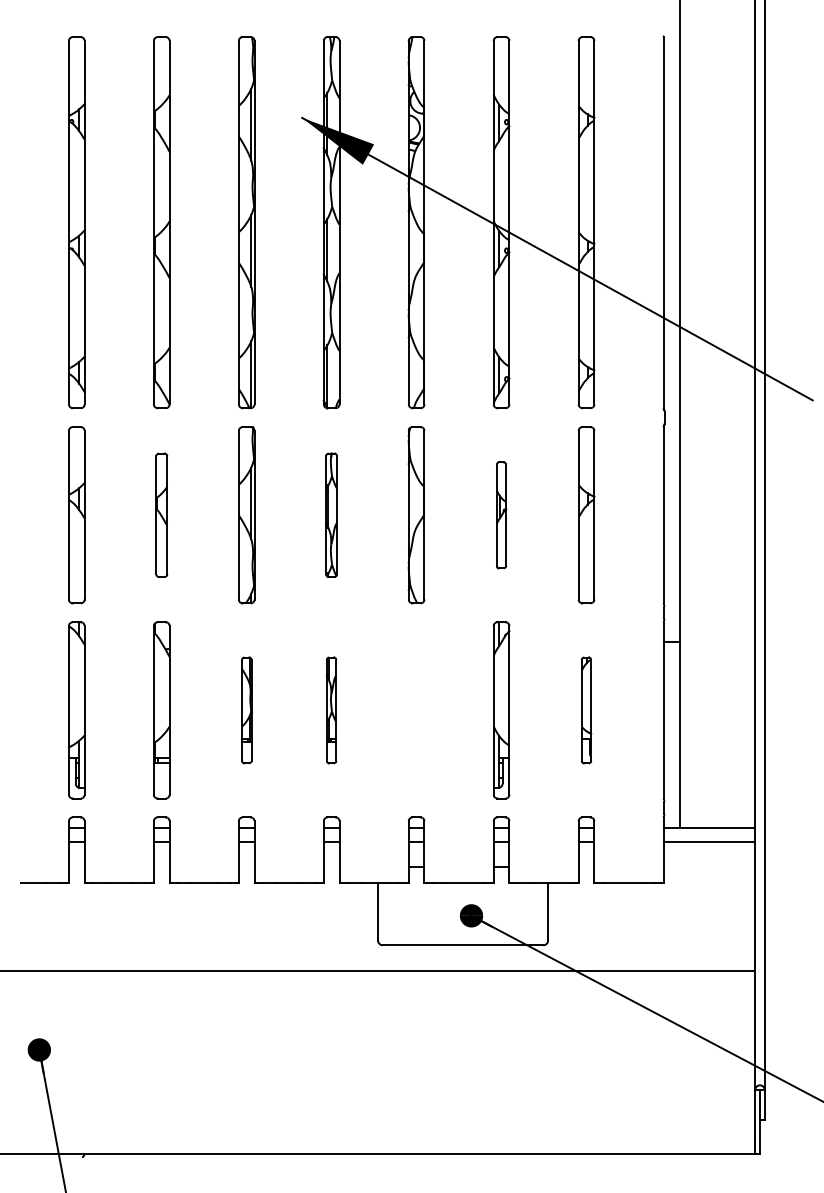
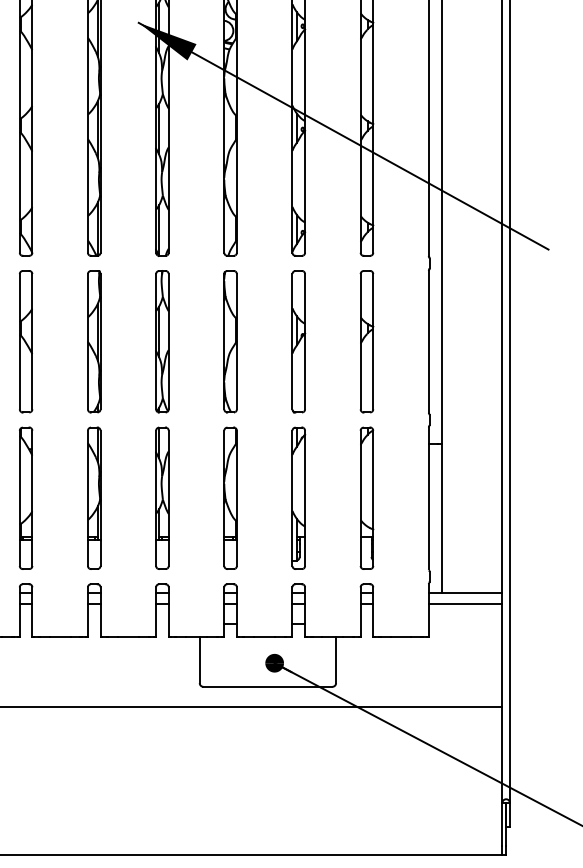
part: (161, 515) -> (25, 341), size x1.43
part: (331, 515) -> (162, 341), size x1.43
part: (501, 515) -> (298, 341), size x1.67
part: (246, 710) -> (94, 498), size x1.67
part: (331, 710) -> (162, 498), size x1.67
part: (416, 710) -> (230, 498), added
part: (586, 710) -> (366, 498), size x1.67

